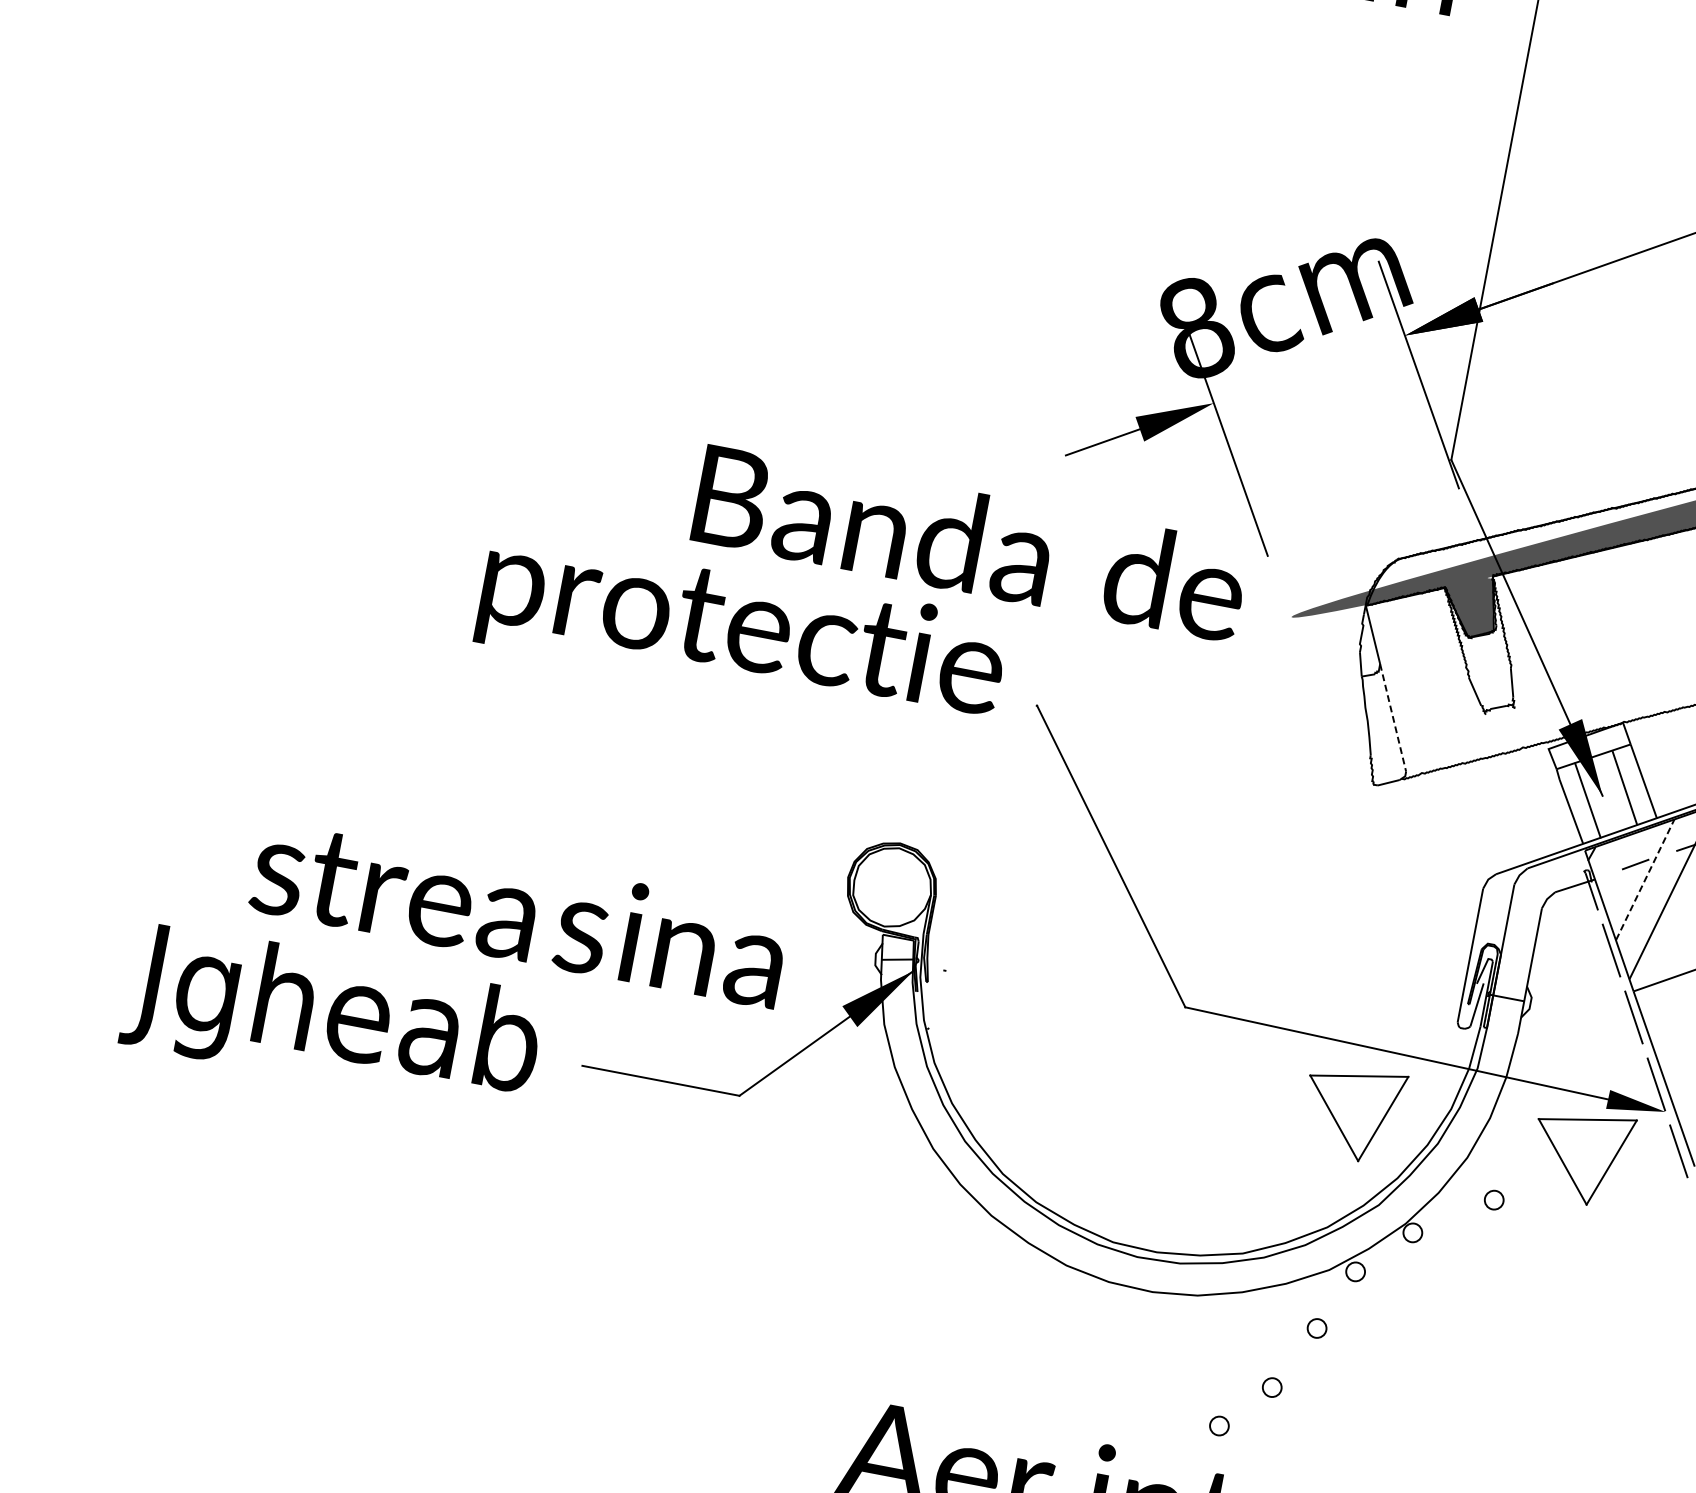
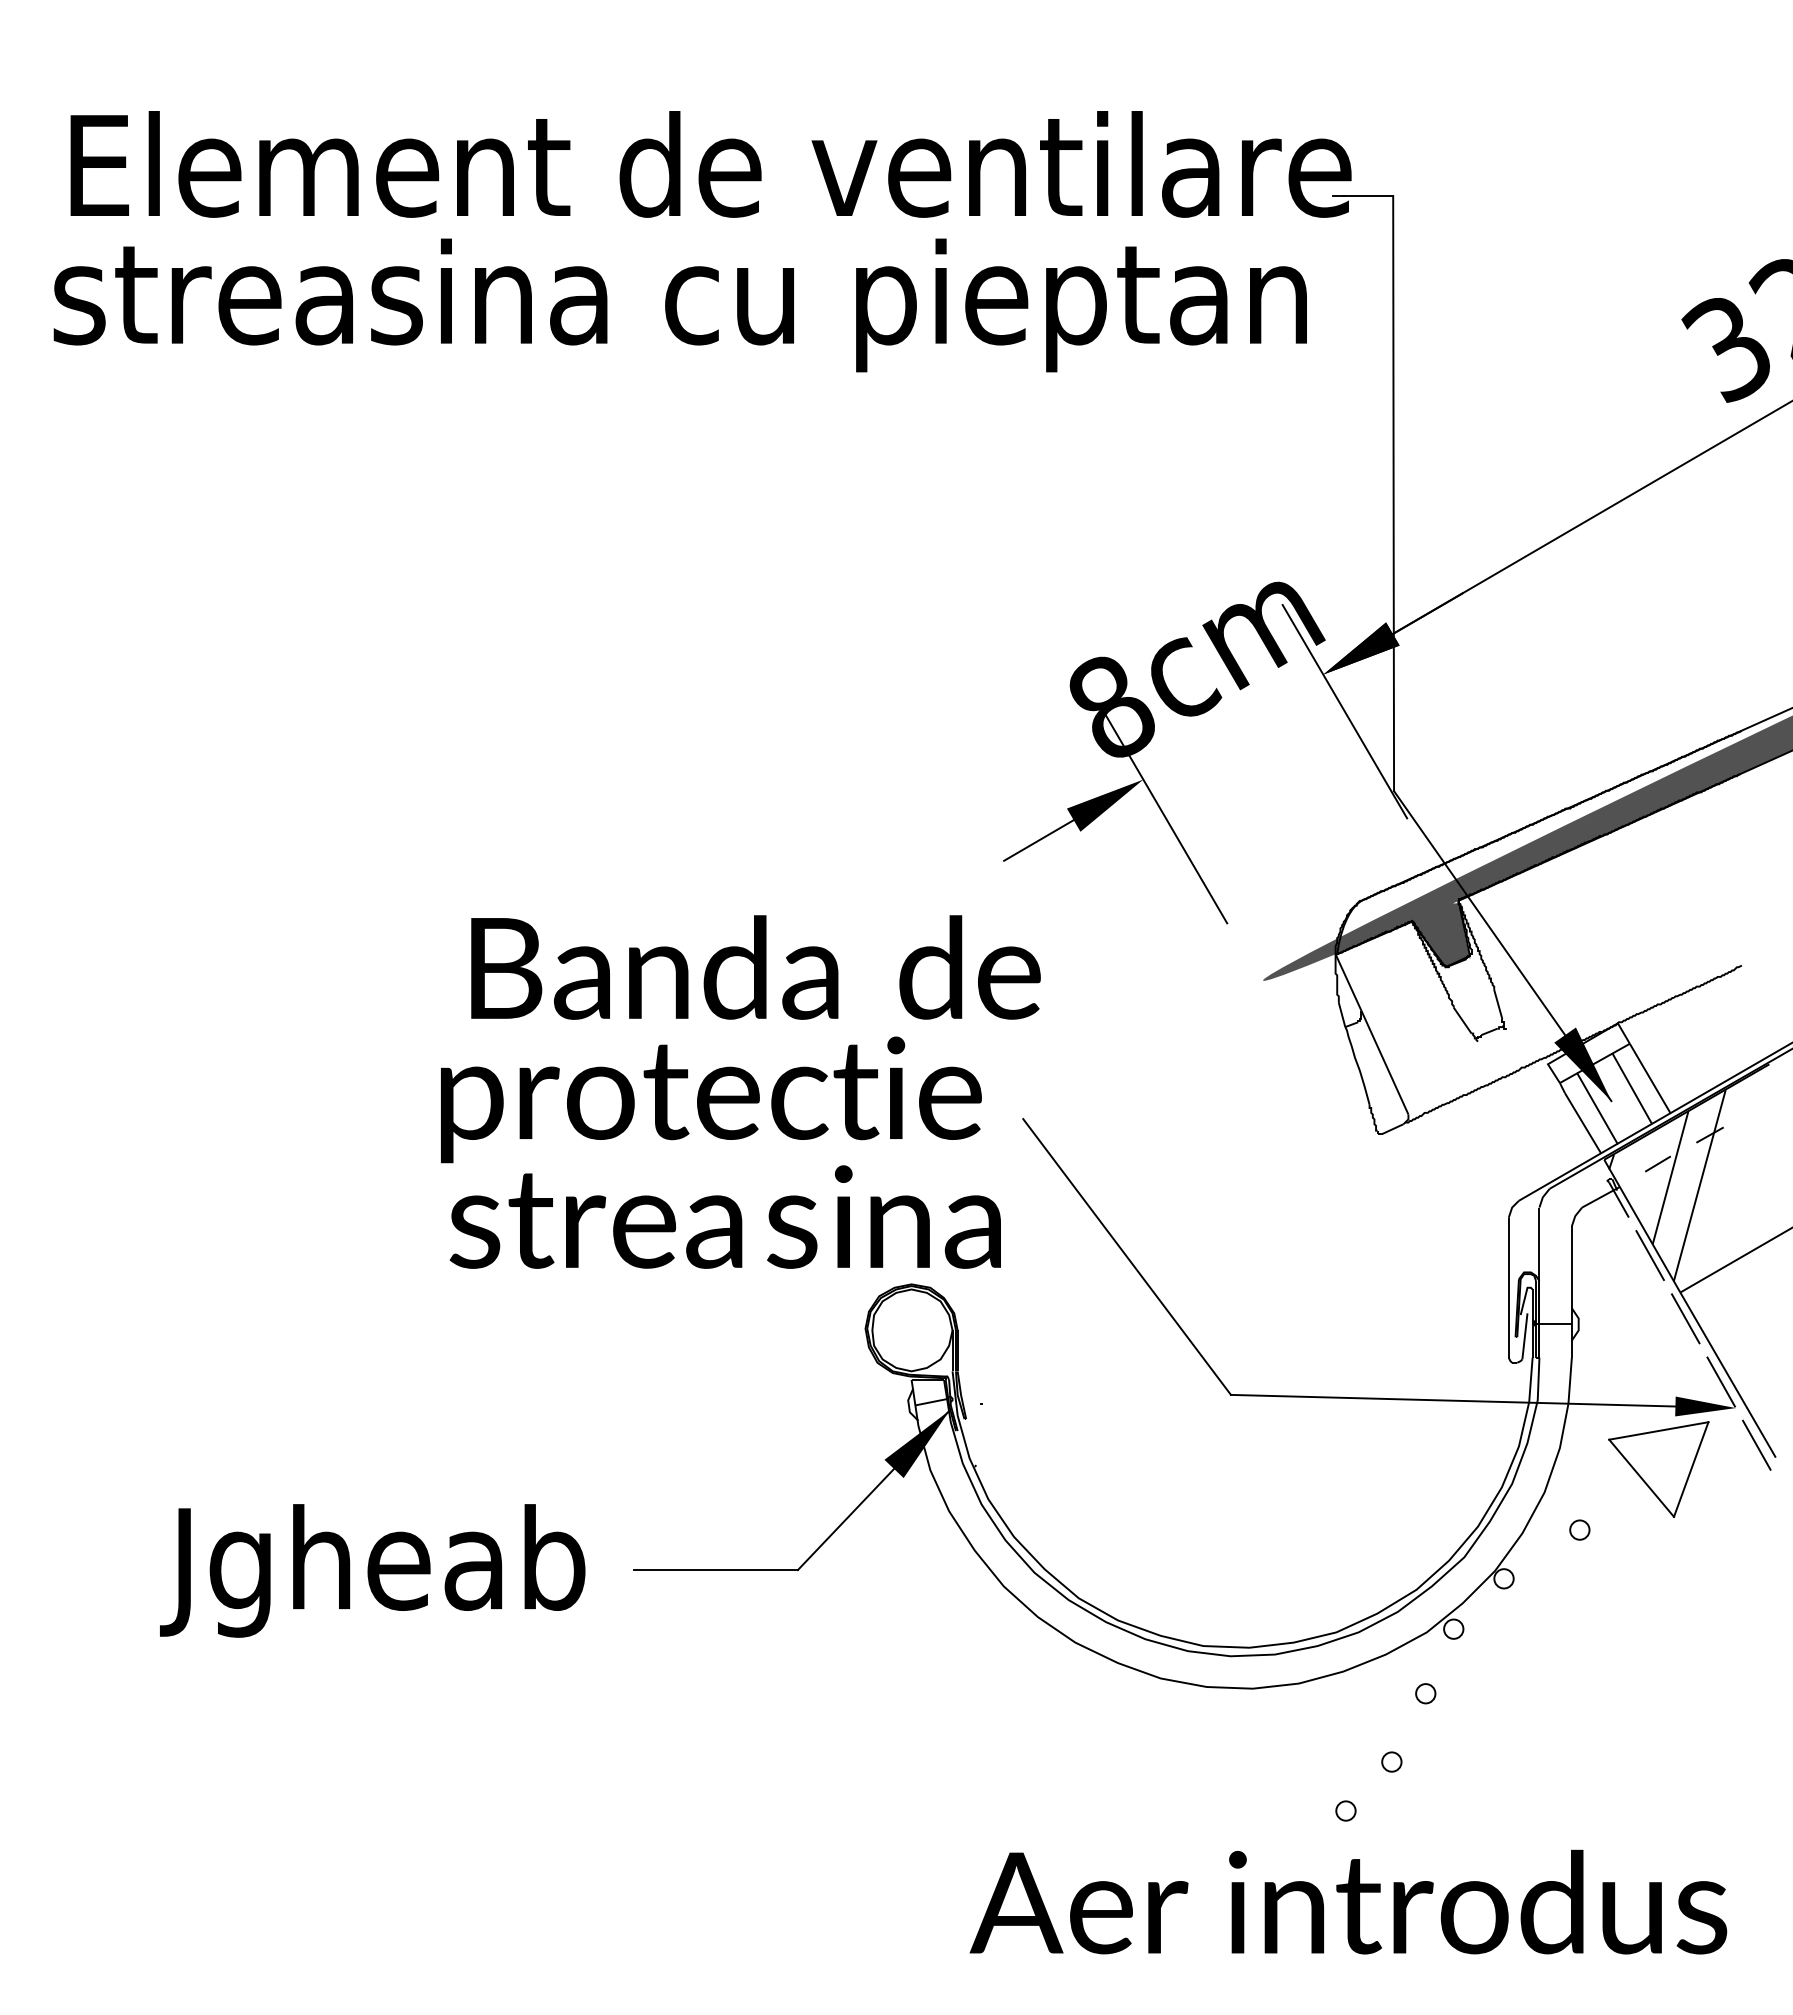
text: (970, 542) -> (755, 967), moved
line: (1392, 717) -> (1384, 1062), dashed -> solid
line: (1645, 879) -> (1670, 1177), dashed -> solid
text: (518, 910) -> (724, 1216), moved
part: (1351, 1112) -> (1419, 1469), removed

